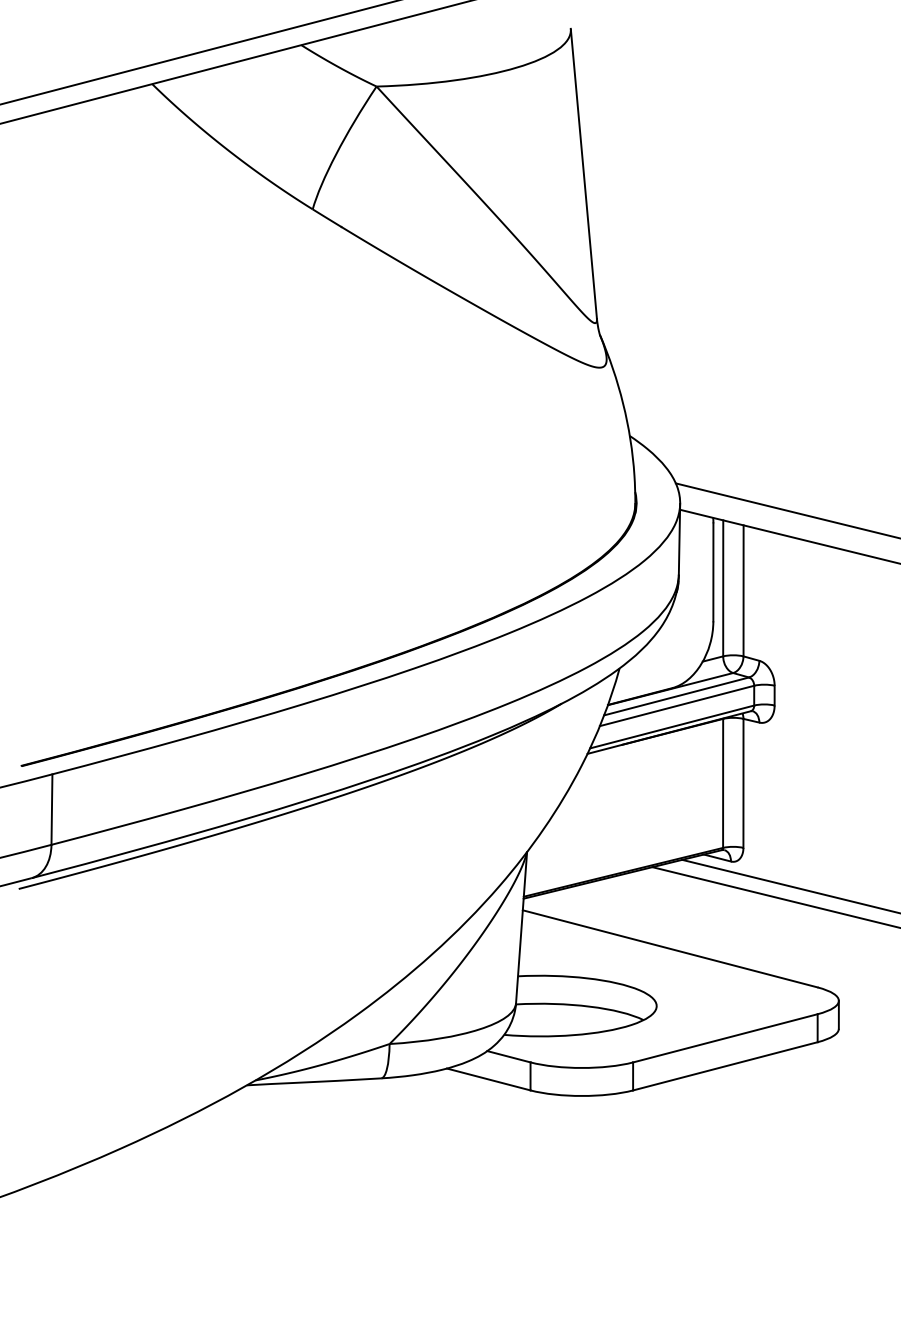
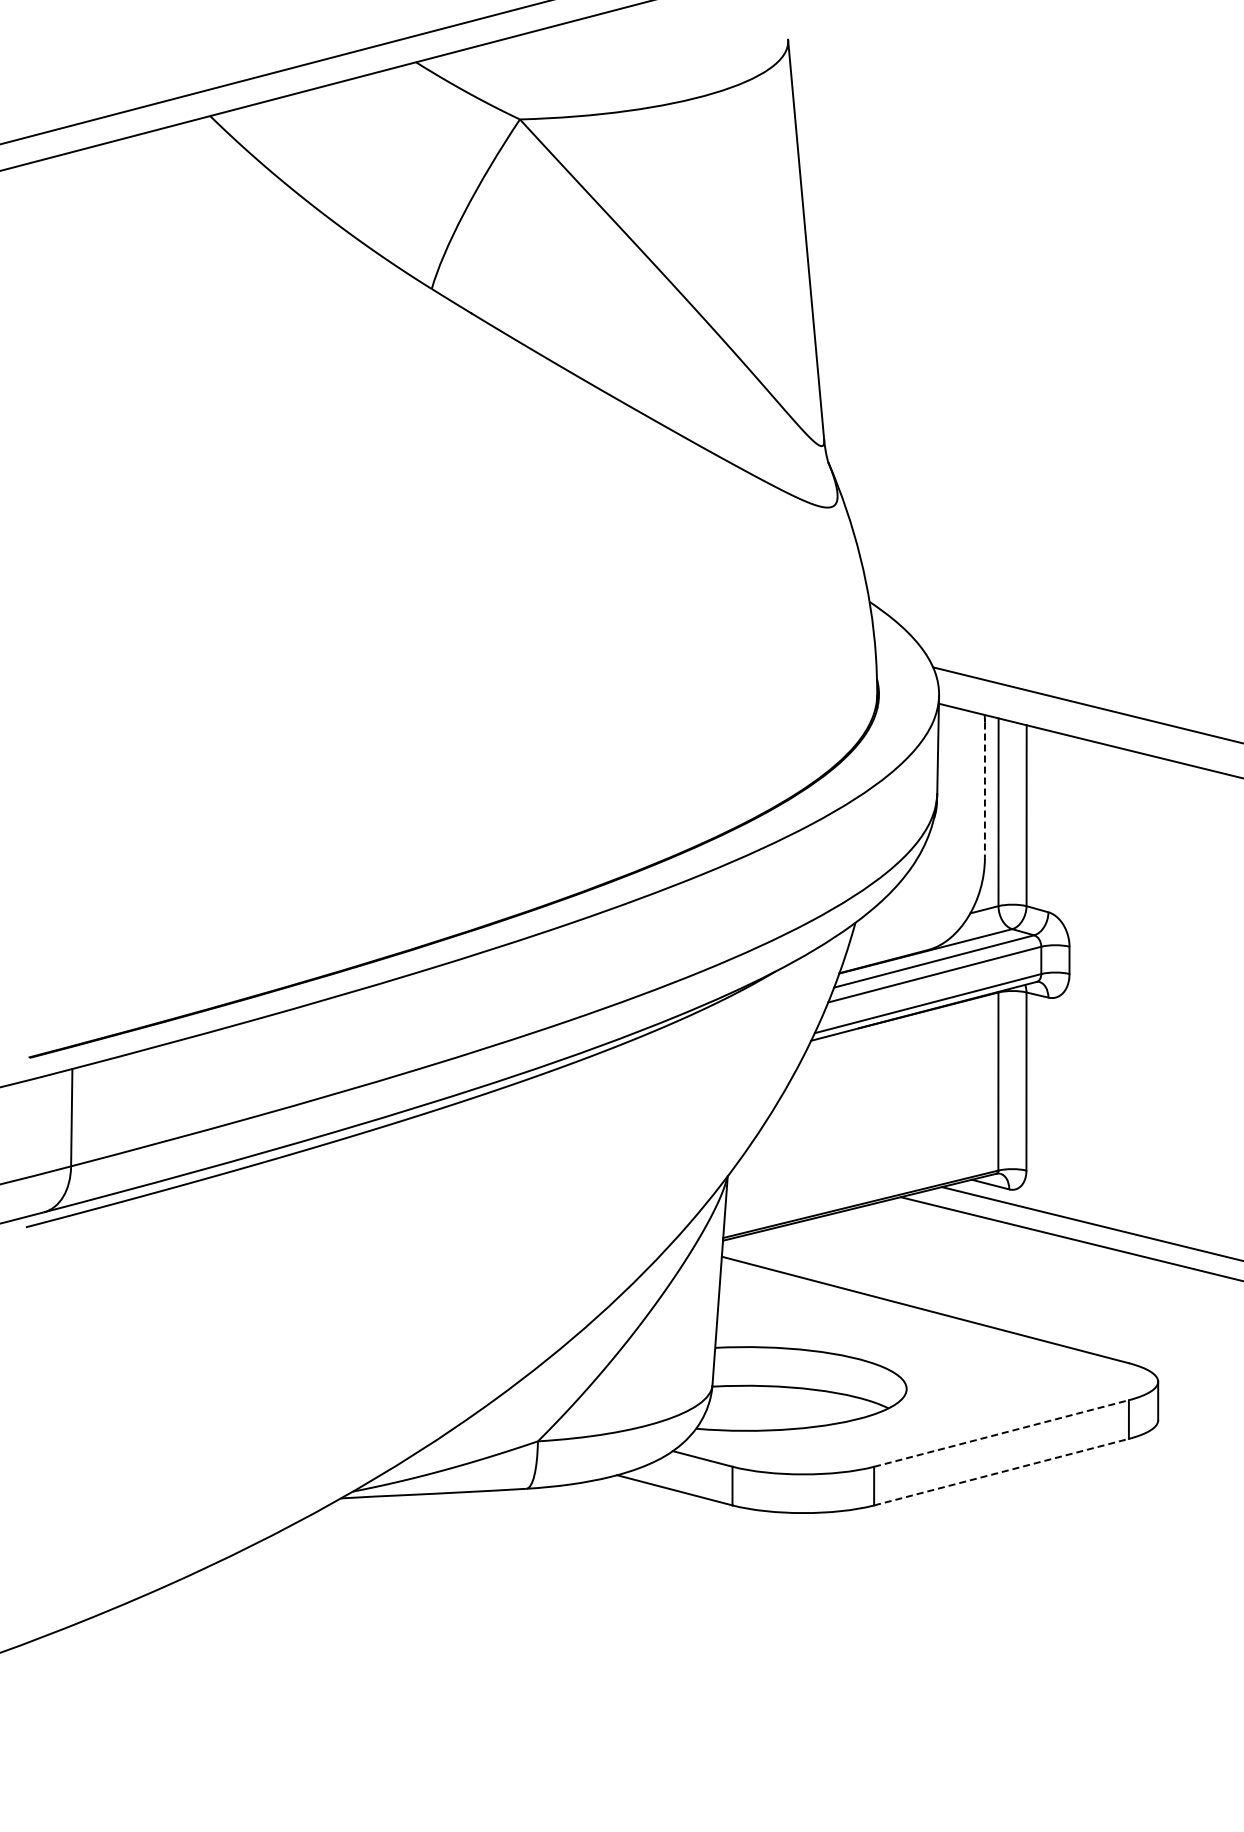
line: (713, 572) -> (984, 790), solid -> dashed
line: (725, 1038) -> (1001, 1433), solid -> dashed
line: (725, 1066) -> (1001, 1472), solid -> dashed

